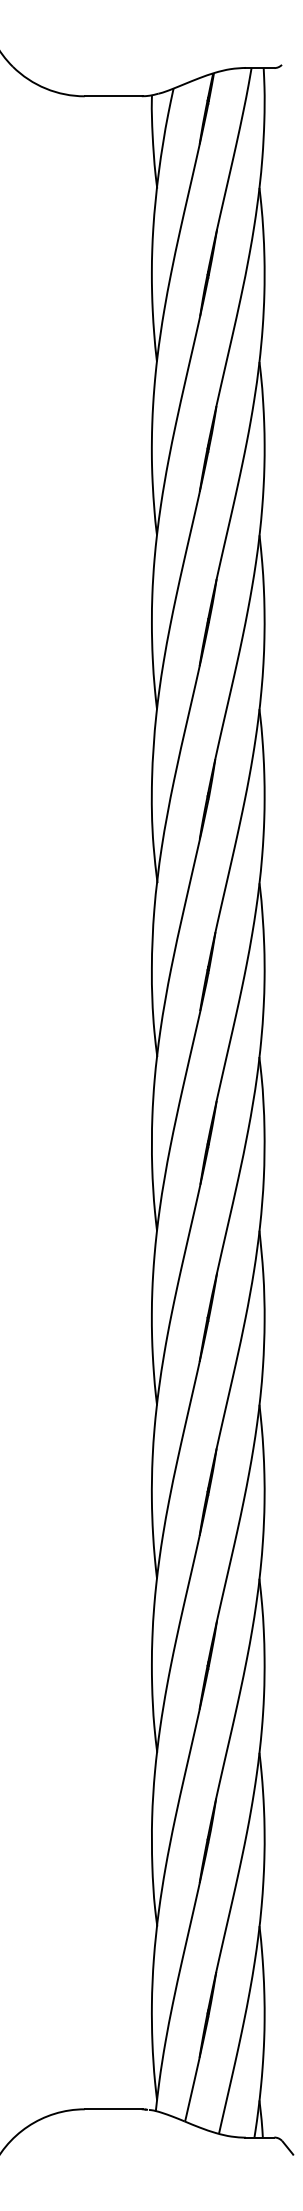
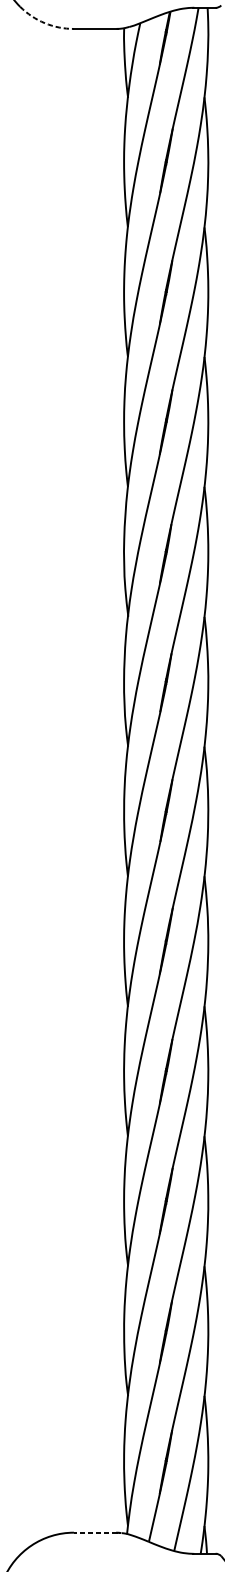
arc: (45, 88) -> (44, 23), solid -> dashed
line: (113, 2109) -> (95, 1532), solid -> dashed

